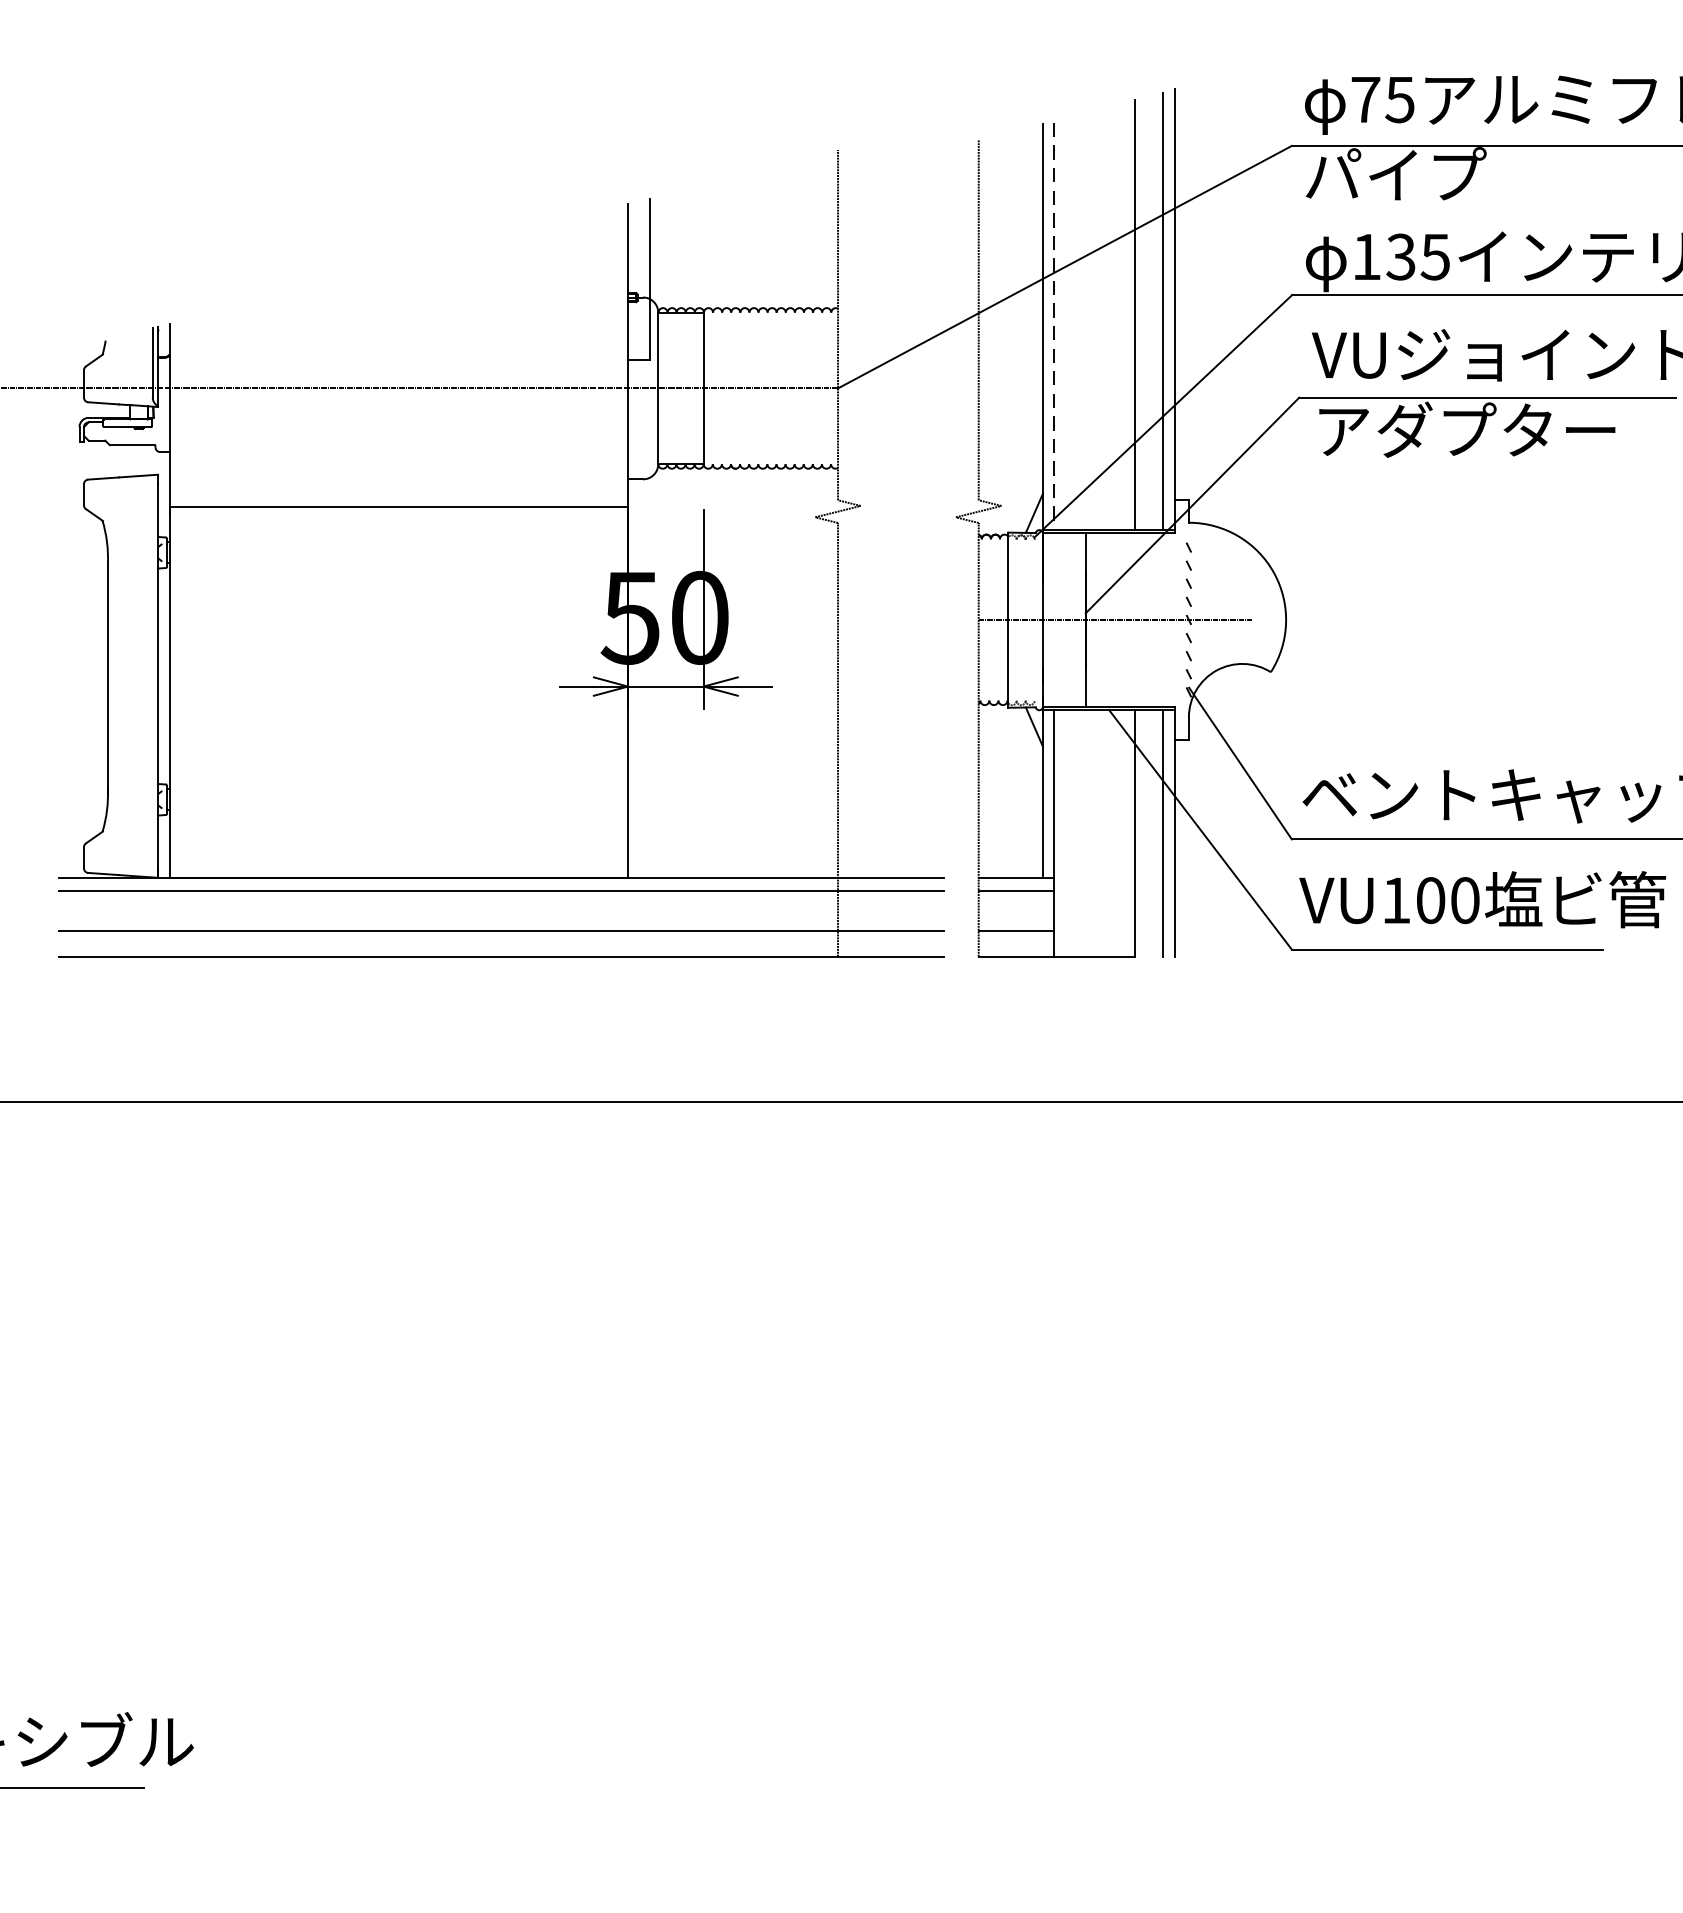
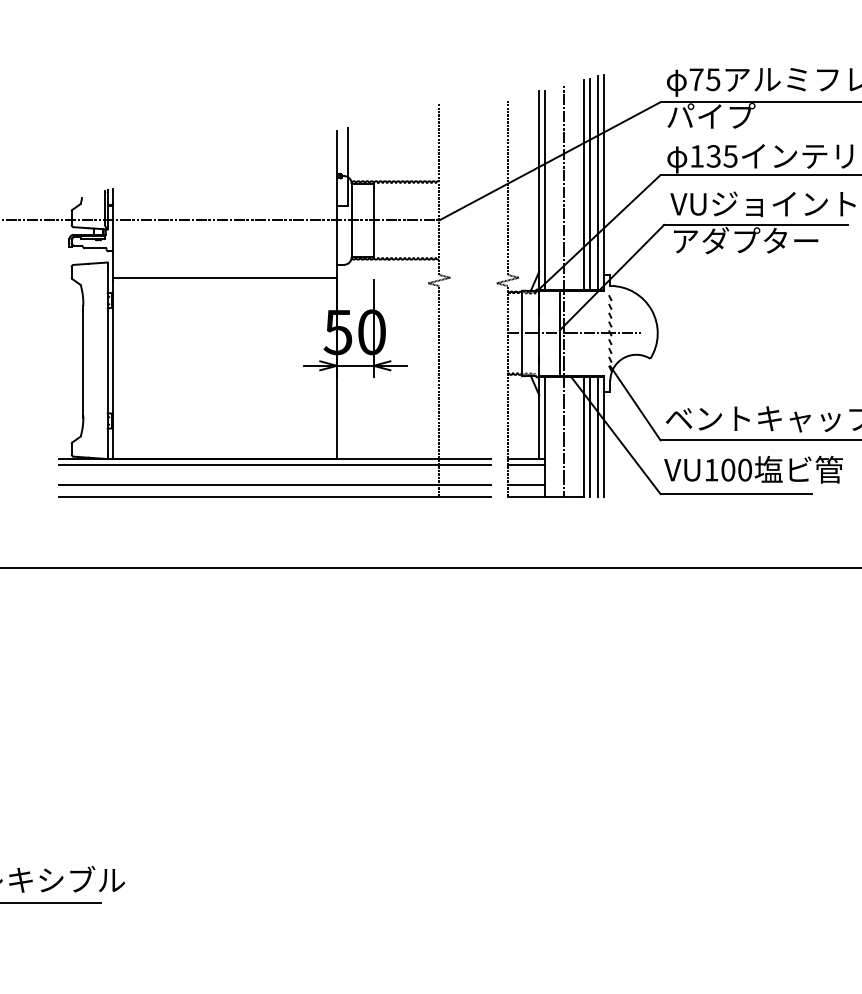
line: (1146, 312) -> (589, 183), added
line: (1053, 327) -> (544, 190), dashed -> solid
line: (1094, 534) -> (564, 291), added
line: (1146, 833) -> (589, 437), added

